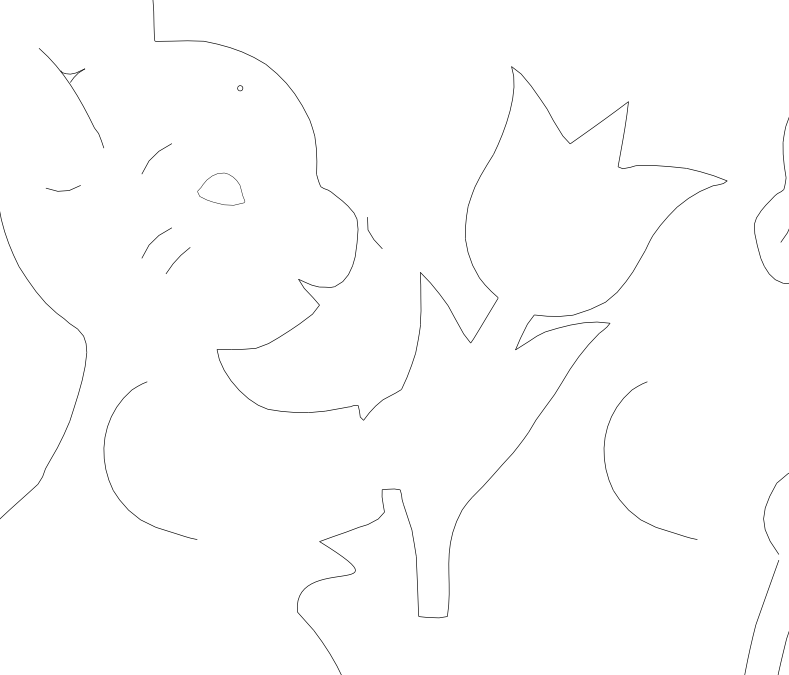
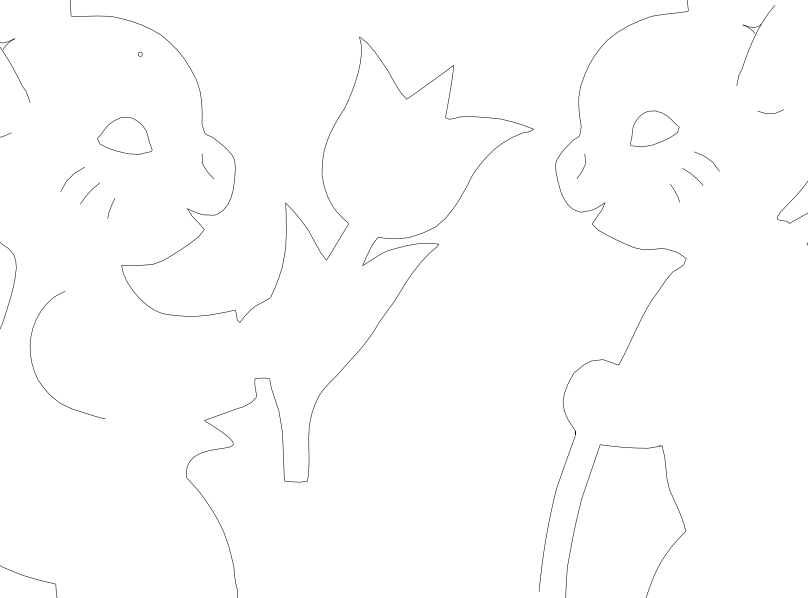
line: (153, 156) -> (70, 109), removed
part: (220, 188) -> (124, 135), size x1.43
line: (370, 233) -> (204, 166), moved
line: (203, 279) -> (110, 208), added
part: (608, 474) -> (437, 366), removed

